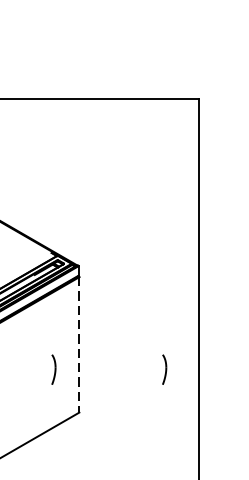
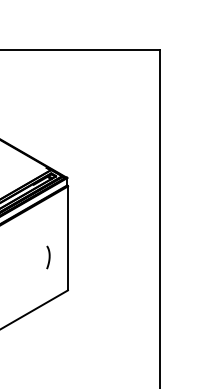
line: (78, 344) -> (67, 238), dashed -> solid
part: (164, 369) -> (133, 257), removed

